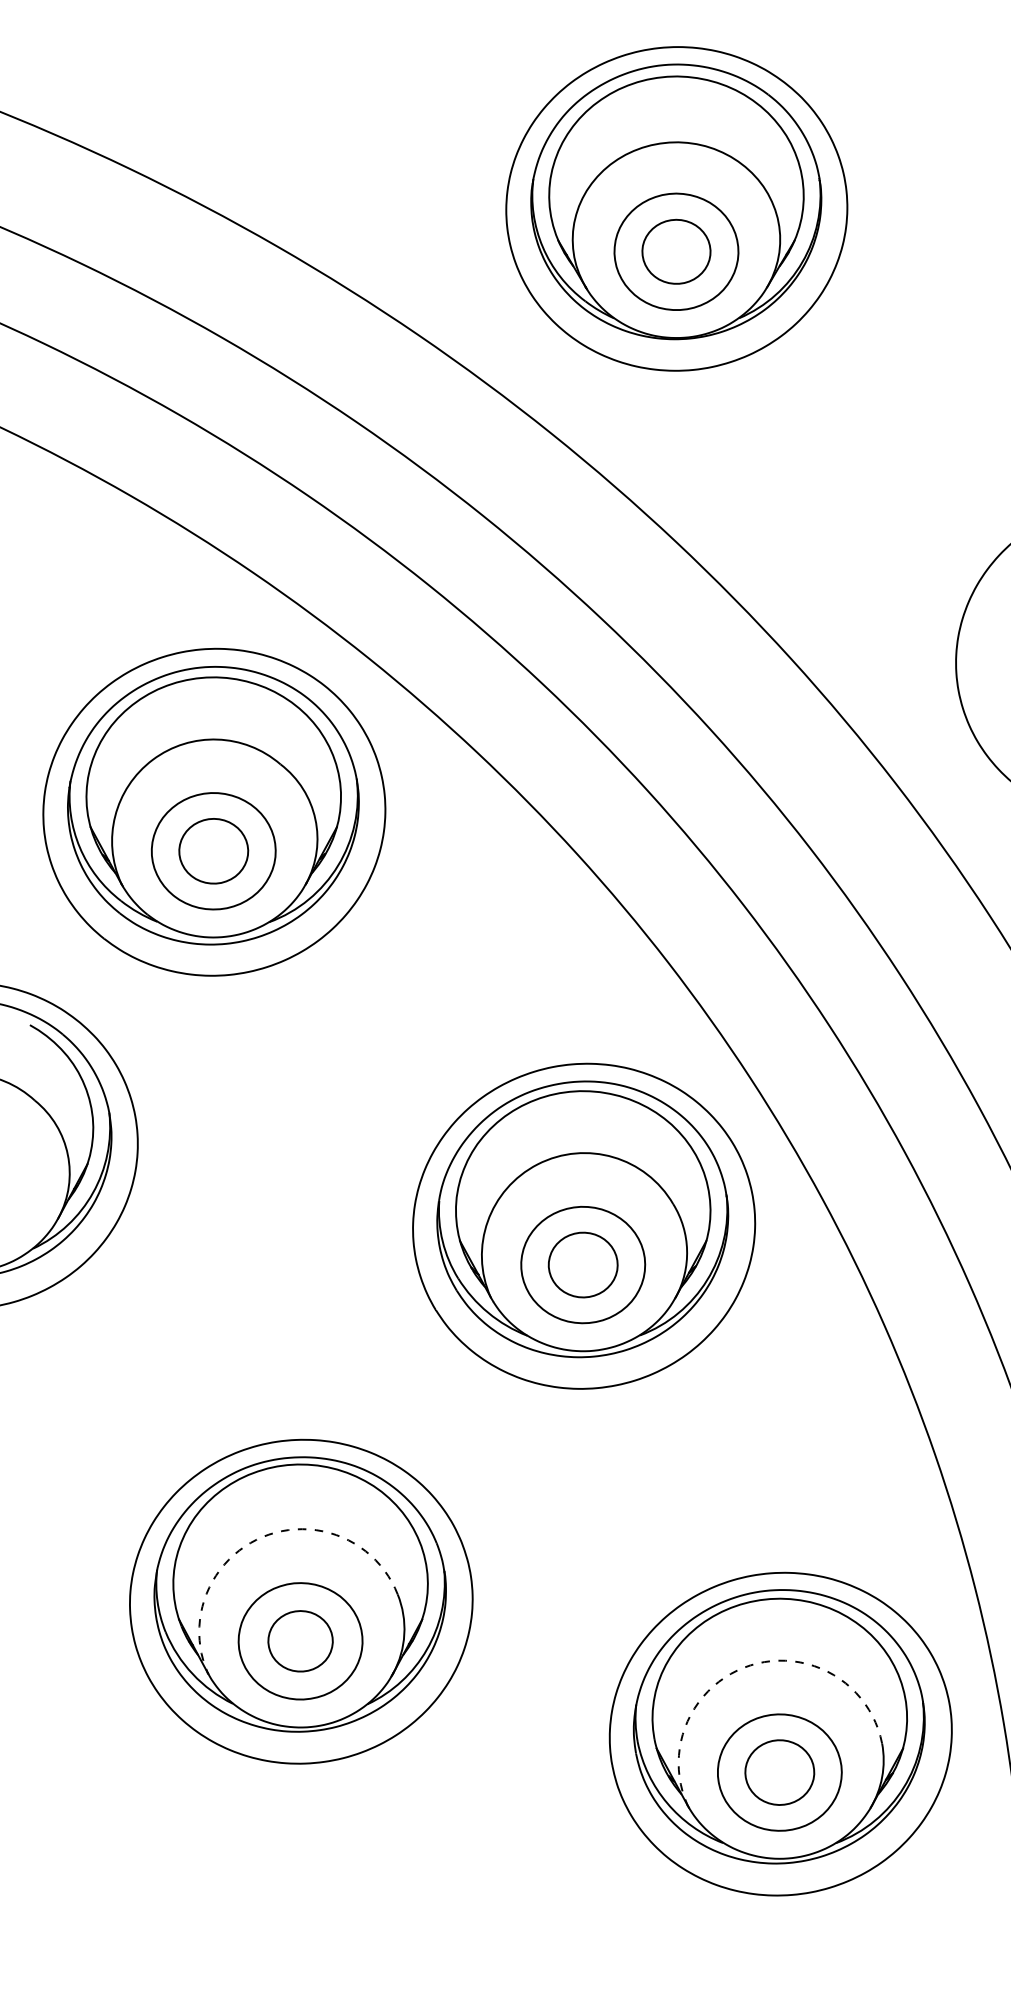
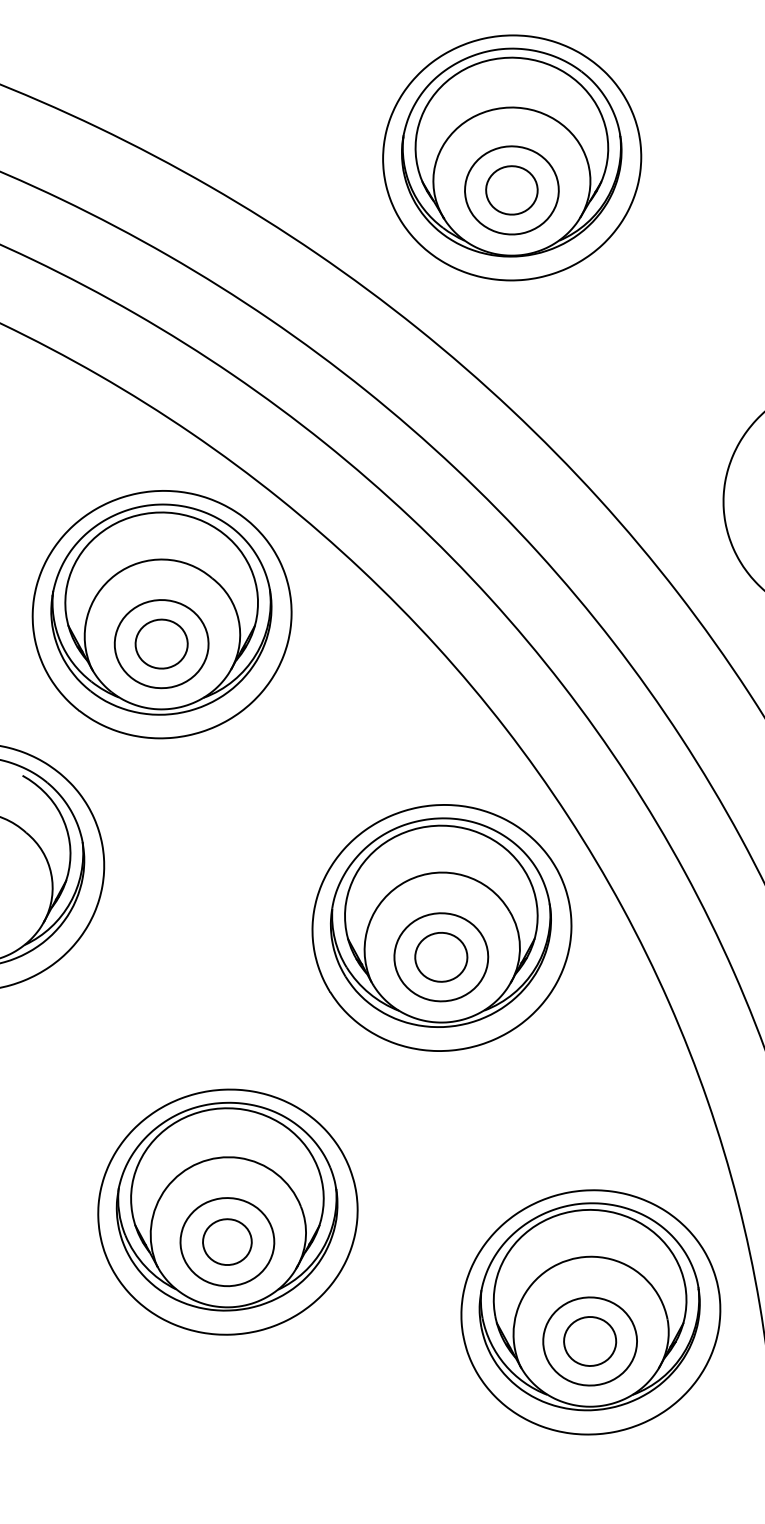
arc: (262, 1537) -> (198, 1163), dashed -> solid
arc: (750, 1665) -> (567, 1260), dashed -> solid

